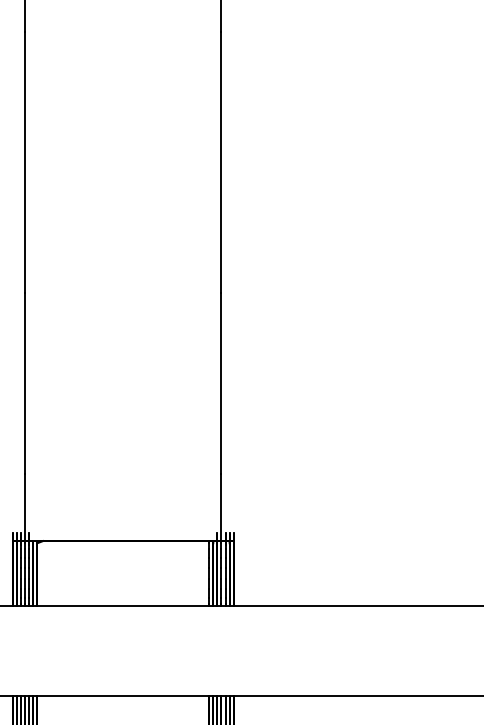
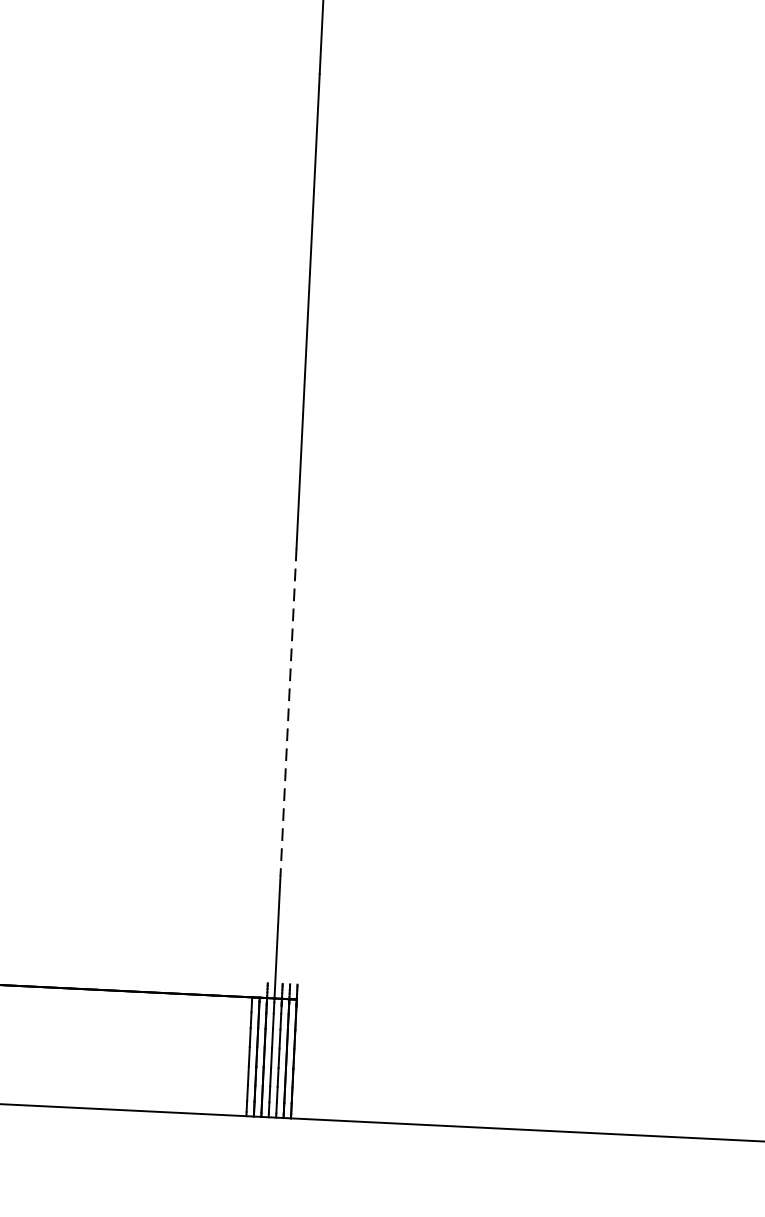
line: (221, 384) -> (288, 714), solid -> dashed

